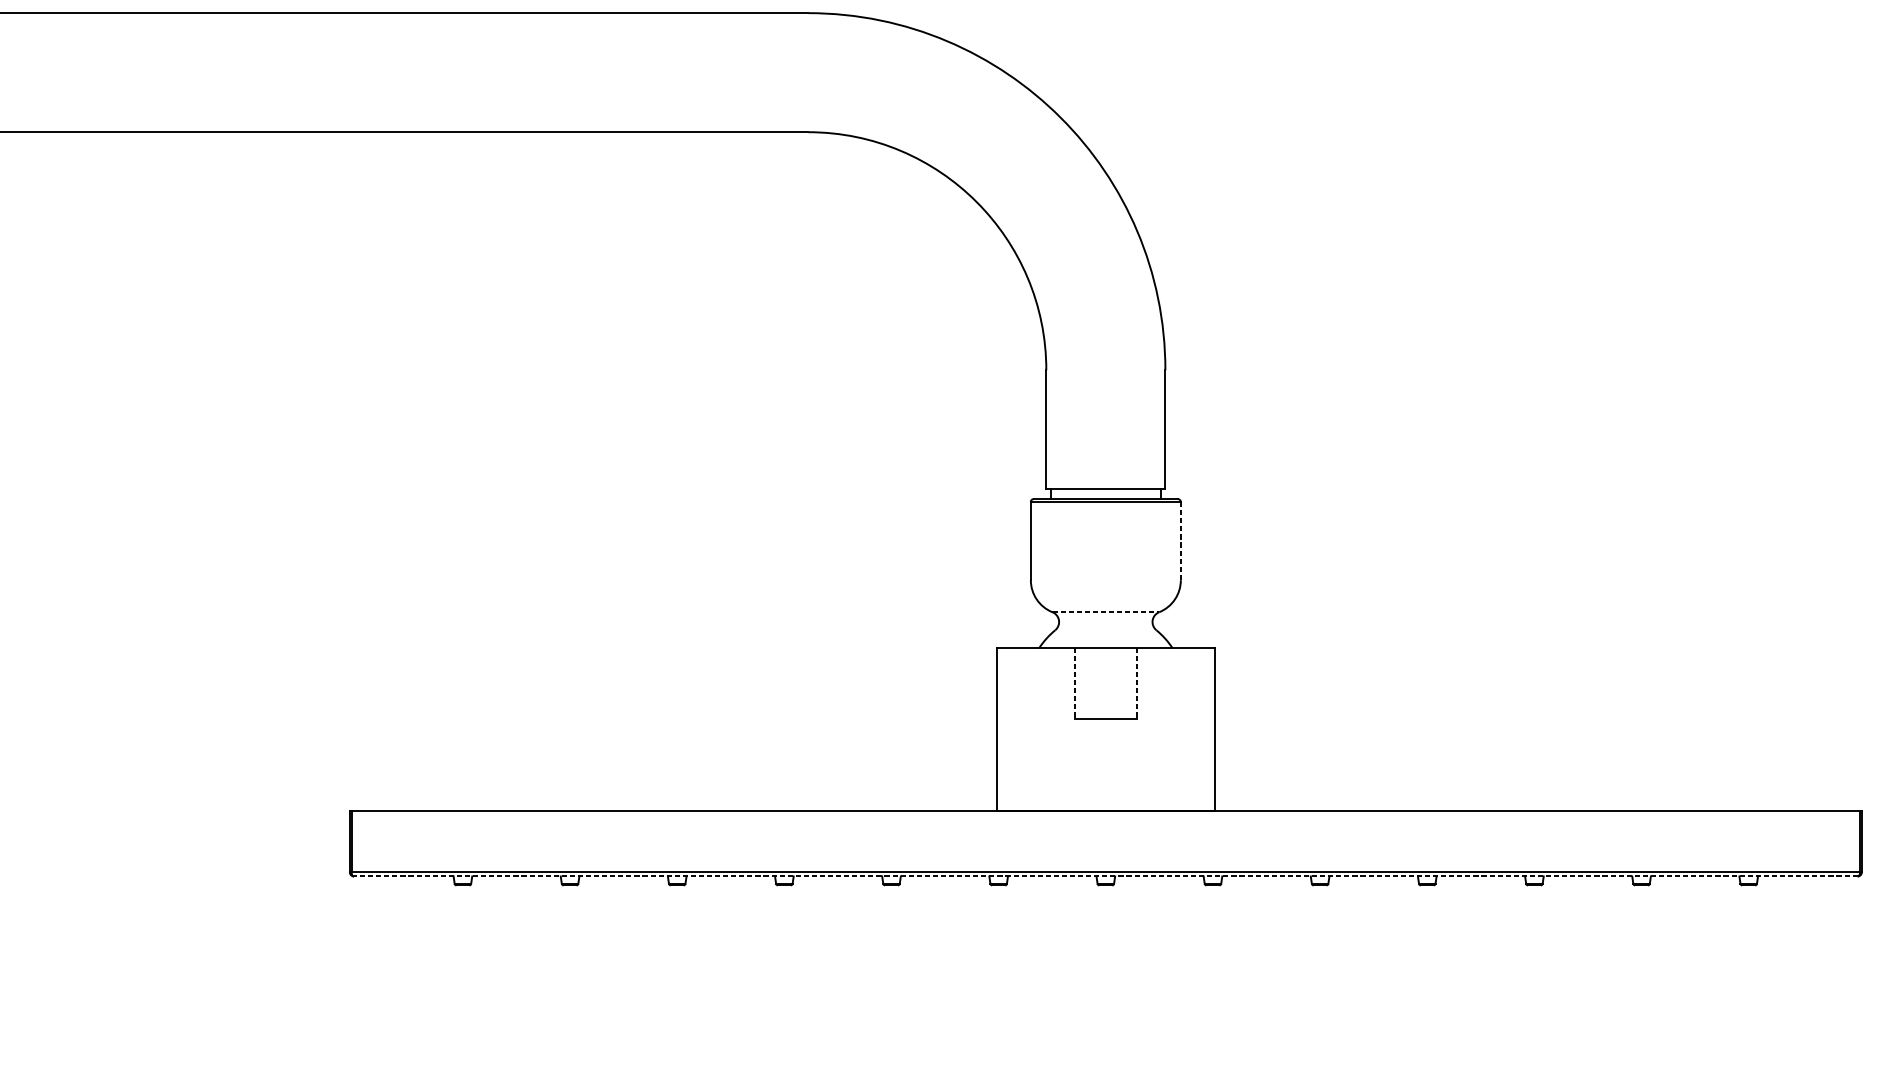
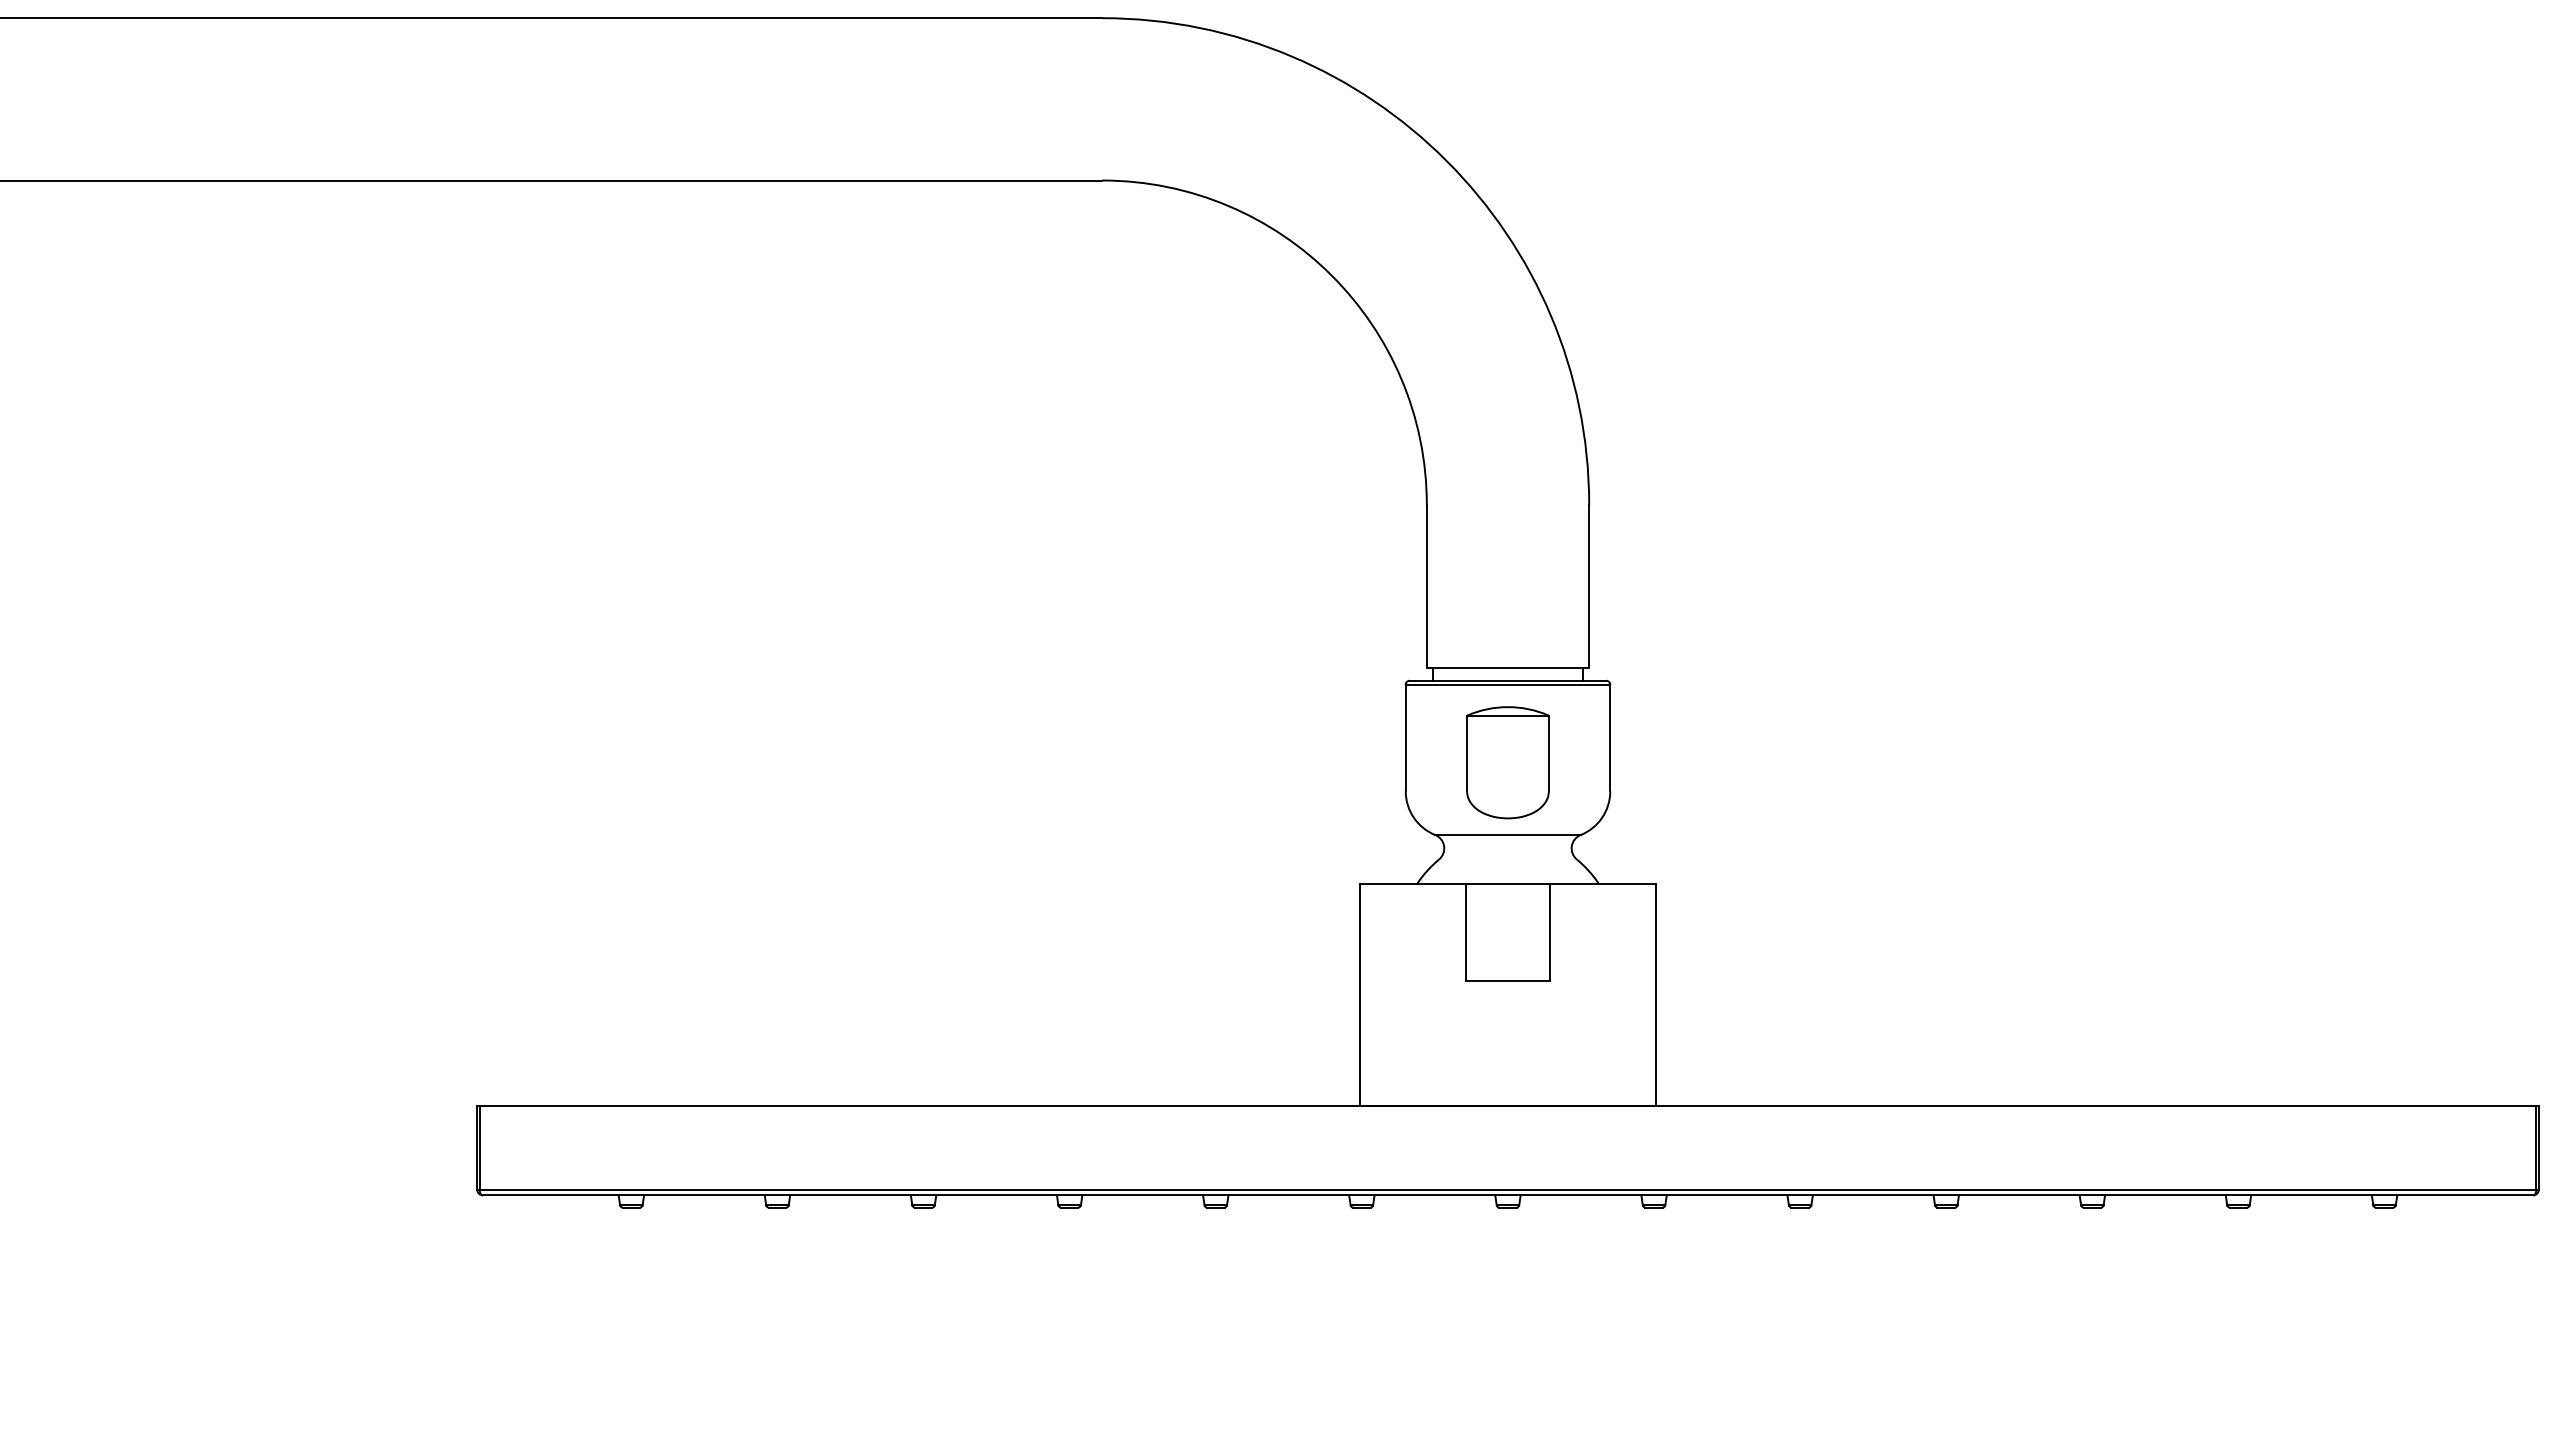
line: (1181, 541) -> (1610, 738), dashed -> solid
part: (1105, 559) -> (1507, 762), added
line: (1105, 612) -> (1507, 835), dashed -> solid
line: (1074, 683) -> (1465, 932), dashed -> solid
line: (1136, 683) -> (1549, 932), dashed -> solid
line: (1105, 876) -> (1507, 1195), dashed -> solid

